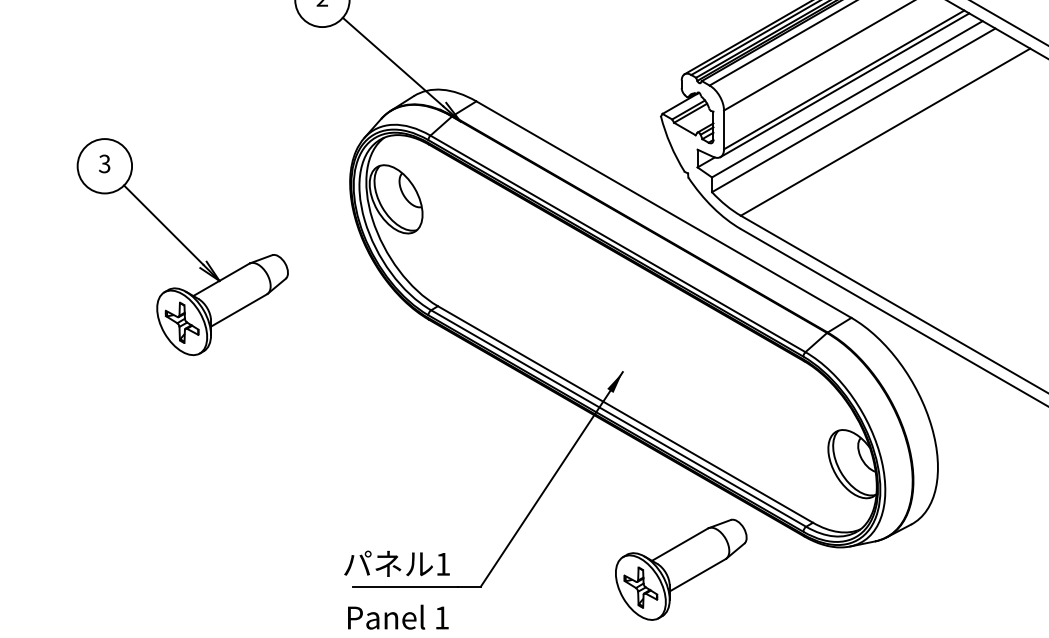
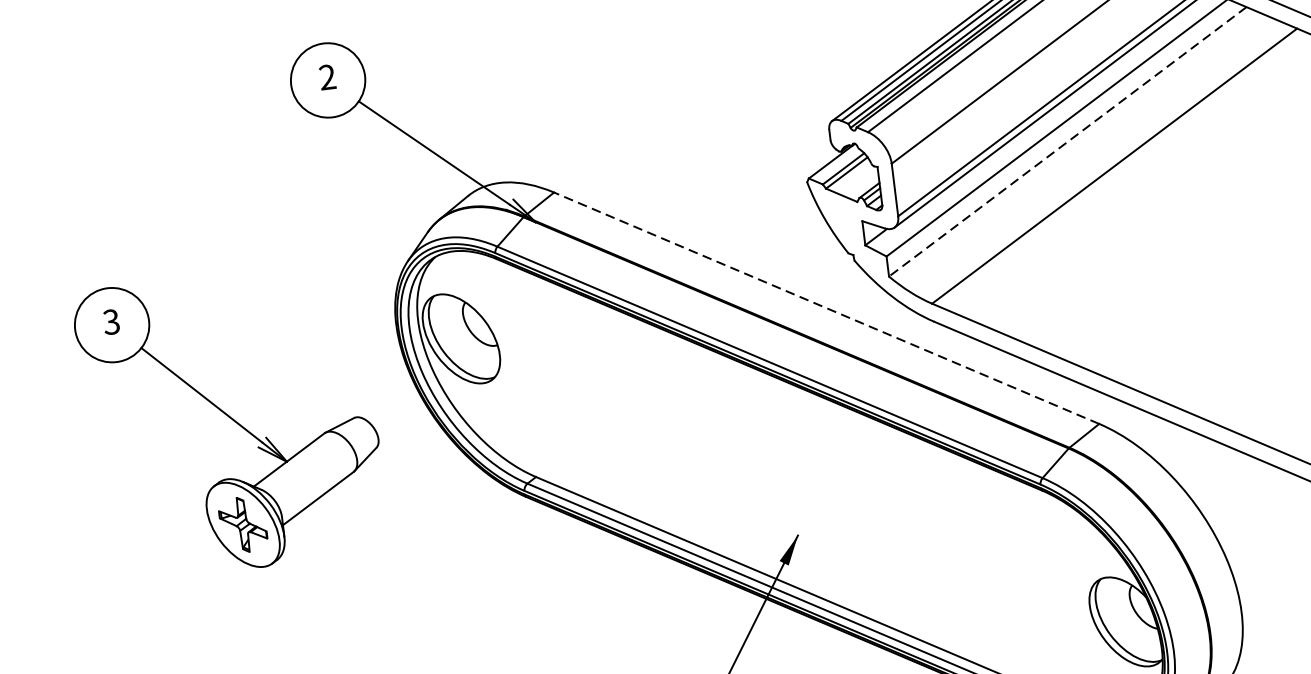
line: (853, 110) -> (1067, 142), solid -> dashed
line: (663, 209) -> (826, 308), solid -> dashed
part: (182, 247) -> (231, 422), moved

